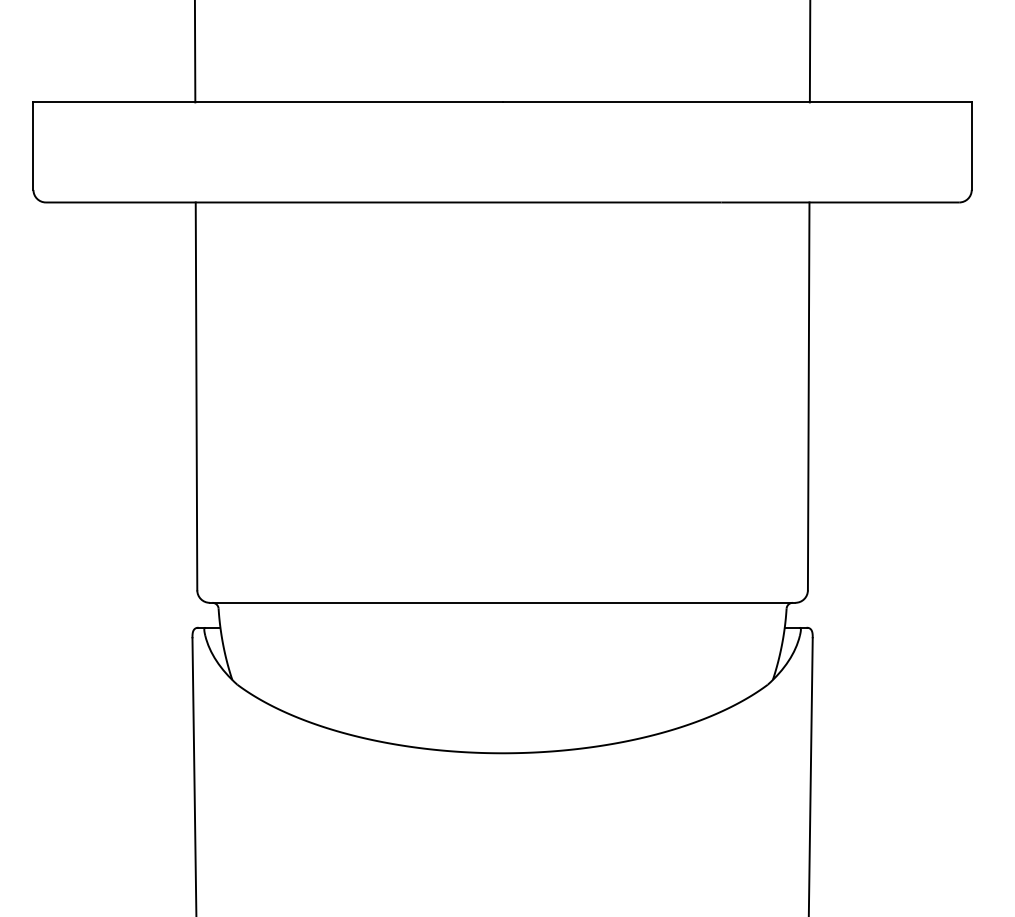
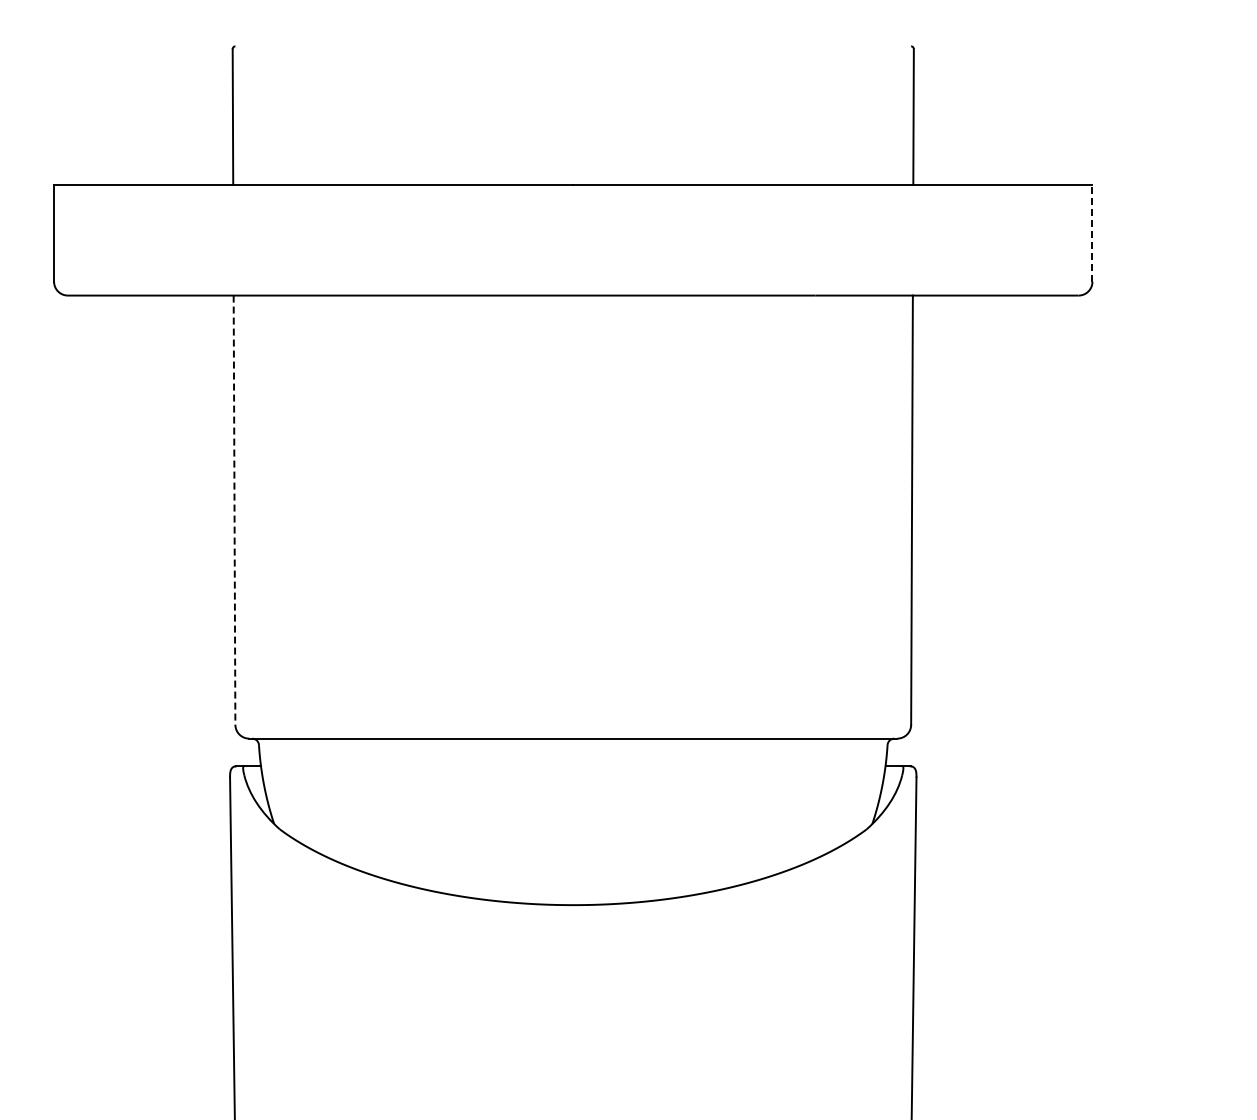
line: (971, 145) -> (1092, 232), solid -> dashed
line: (196, 396) -> (234, 510), solid -> dashed

